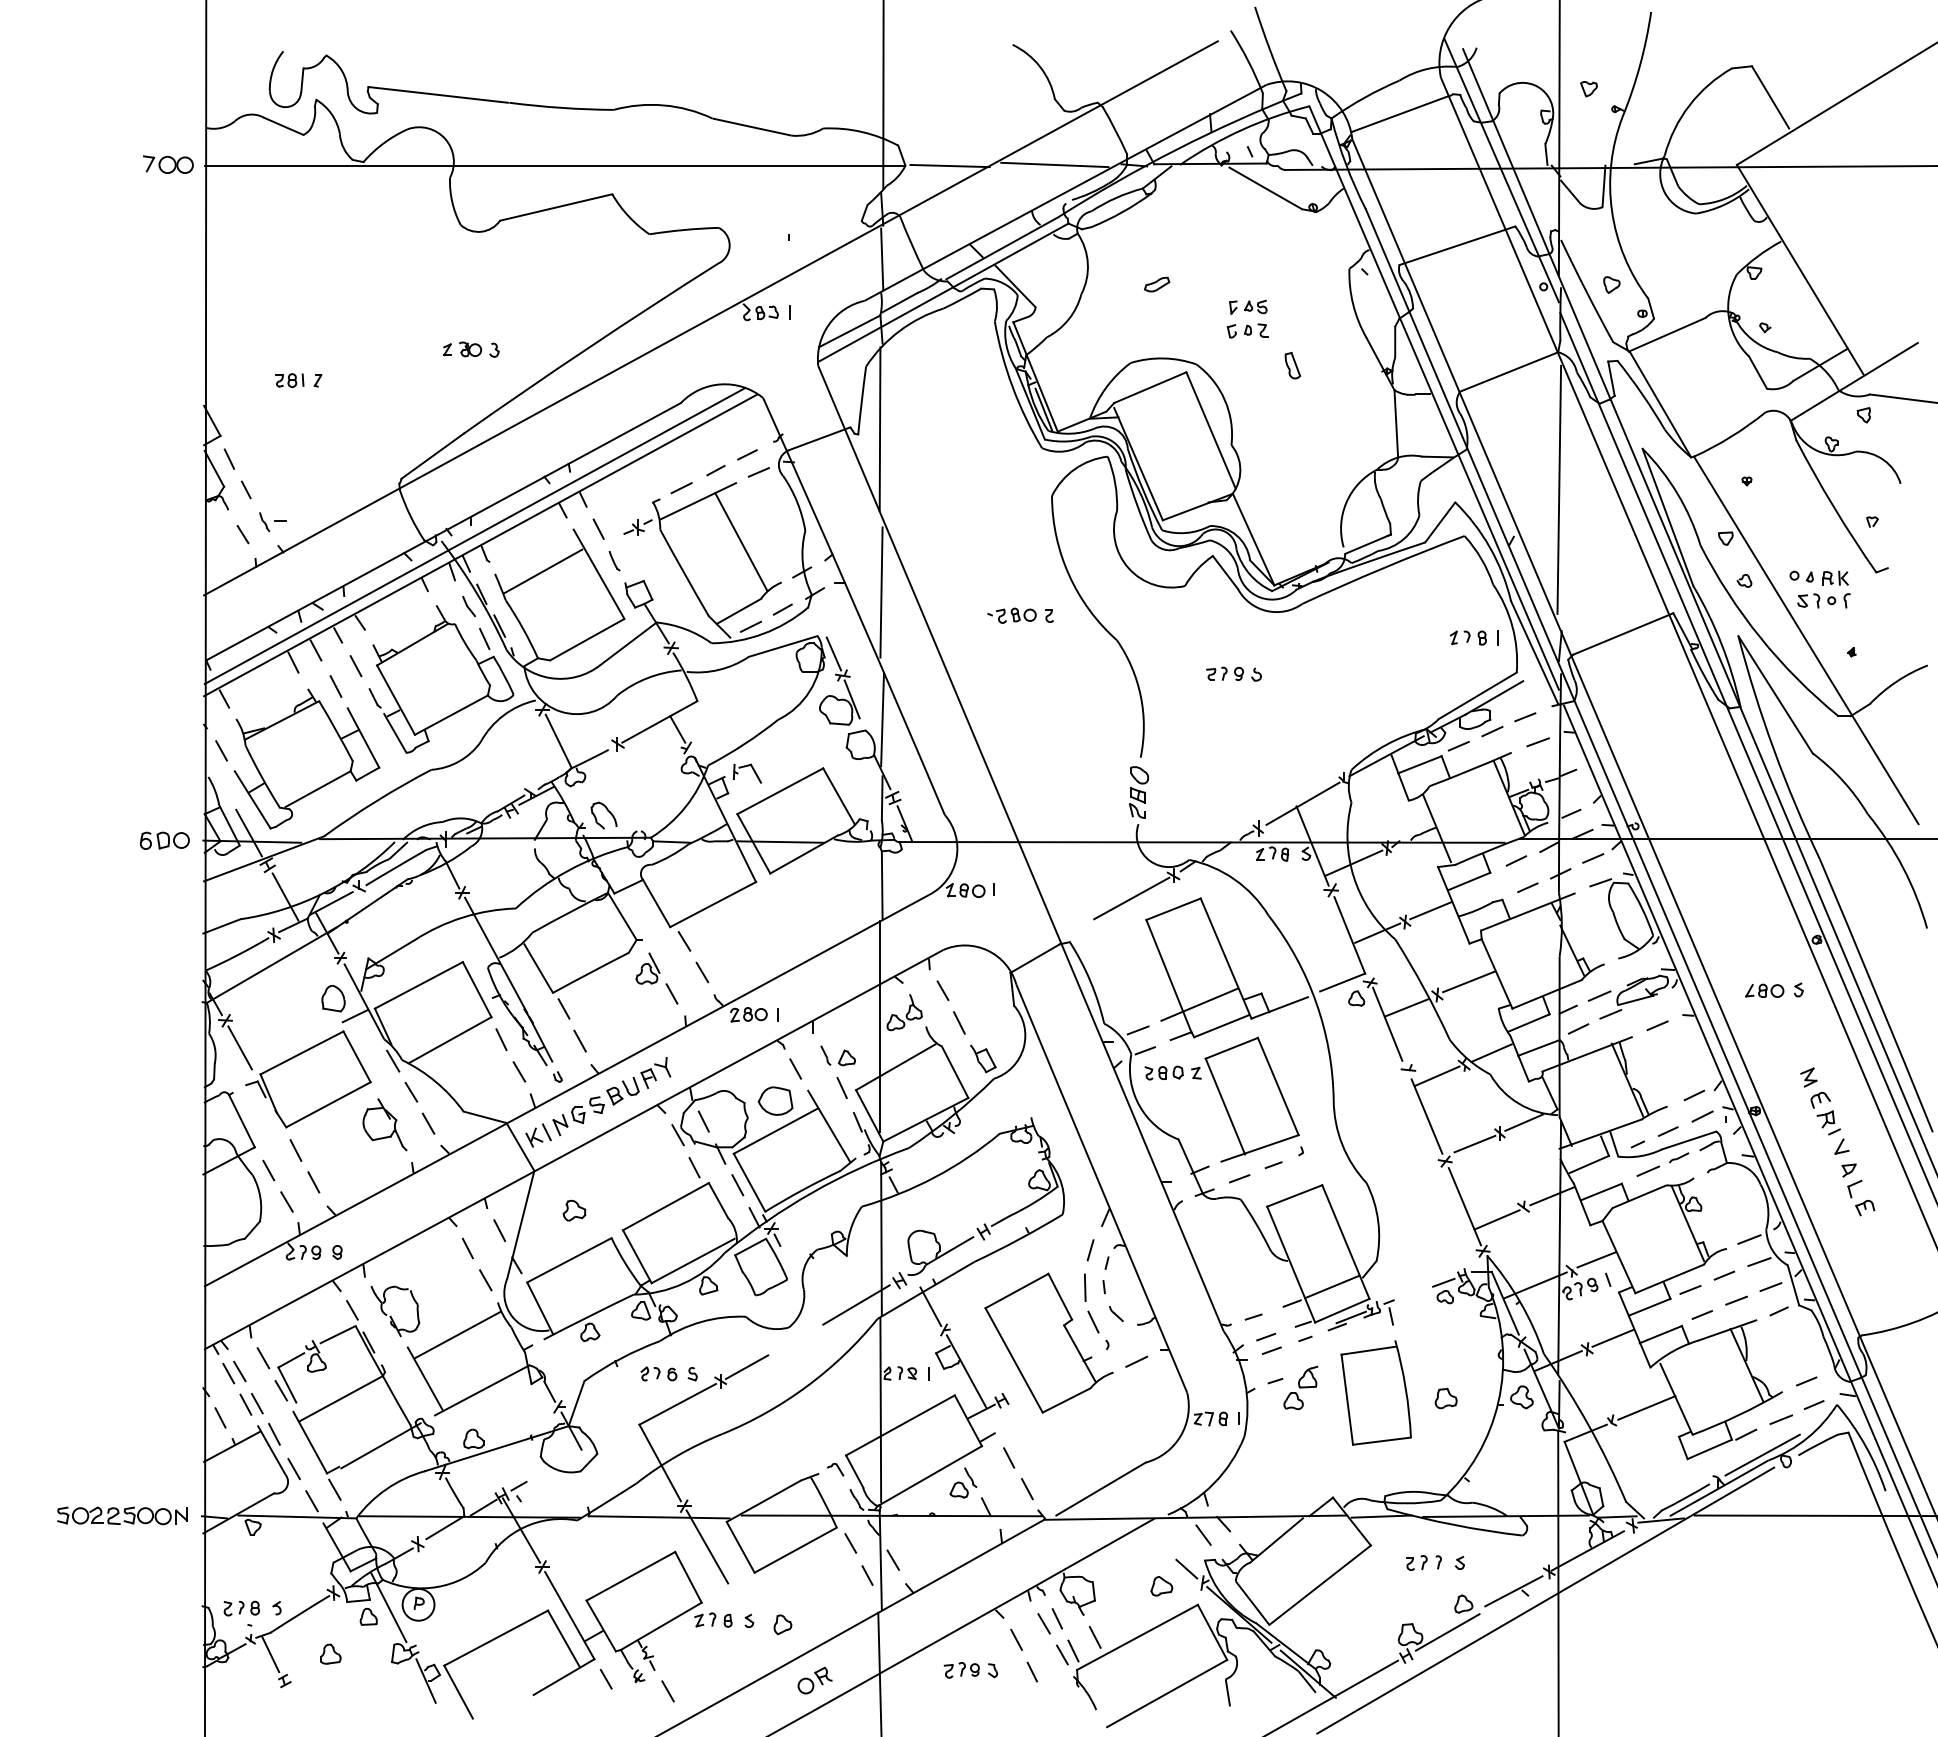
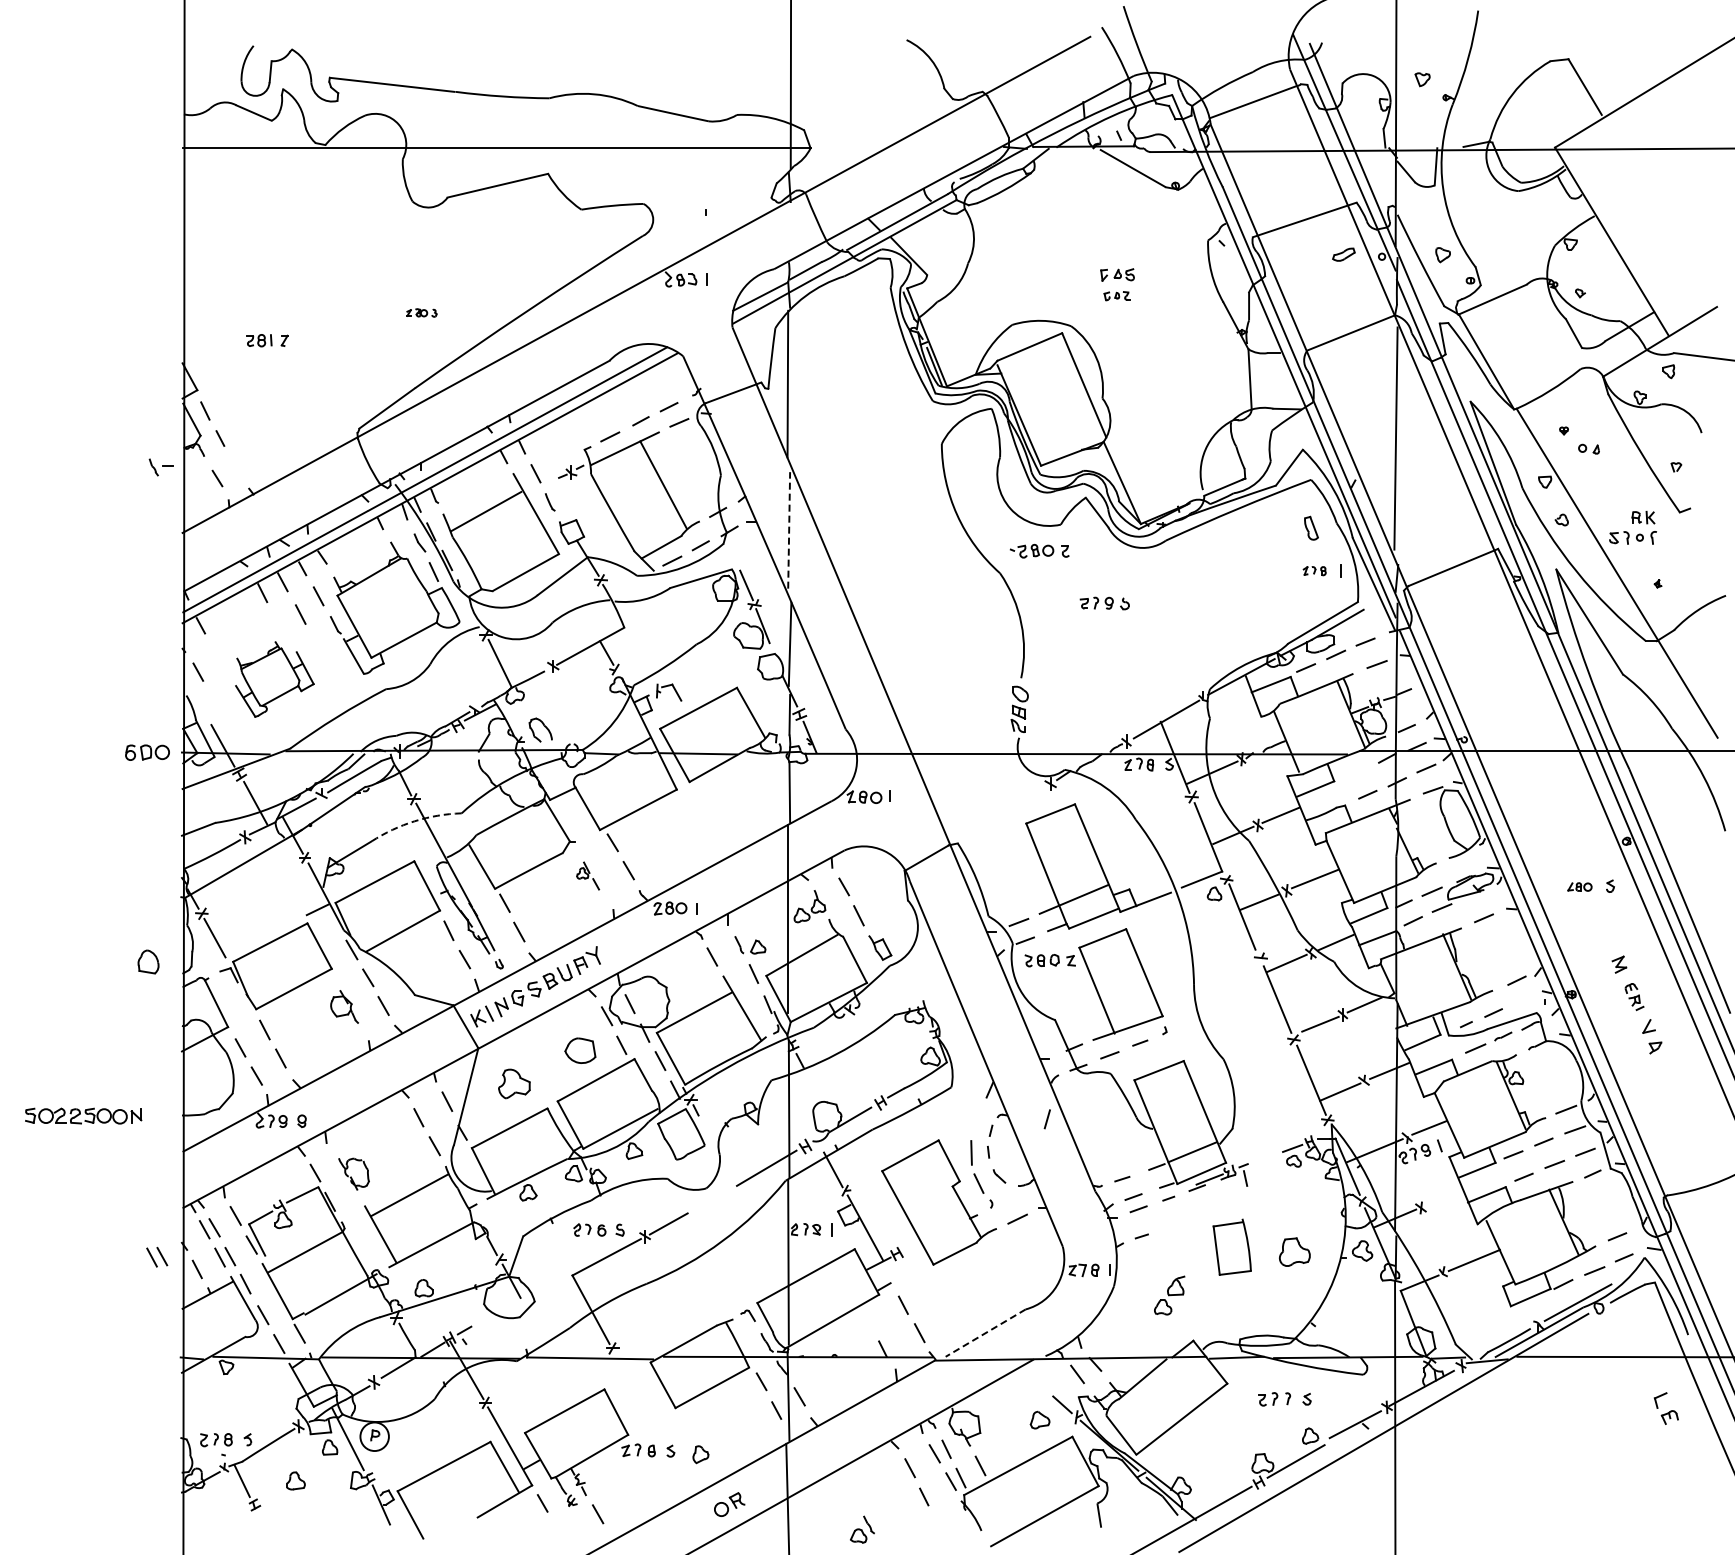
part: (168, 164) -> (150, 147), removed
line: (1055, 164) -> (944, 147), removed
line: (950, 165) -> (850, 148), removed
line: (881, 258) -> (789, 231), removed
part: (1156, 284) -> (1343, 254), moved
part: (1247, 330) -> (1116, 295), size x0.7
part: (470, 349) -> (421, 312), size x0.6
part: (1292, 364) -> (1311, 527), moved
part: (272, 522) -> (160, 467), moved
part: (1801, 575) -> (1588, 448), moved
line: (881, 591) -> (789, 529), solid -> dashed
part: (1020, 616) -> (1039, 551), moved
part: (1468, 637) -> (1314, 570), size x0.7
part: (306, 759) -> (274, 679), size x0.6
line: (1516, 860) -> (1357, 770), removed
line: (1130, 897) -> (1012, 803), removed
arc: (463, 917) -> (414, 821), solid -> dashed
part: (656, 977) -> (587, 875), size x0.6
part: (1764, 990) -> (1579, 886), size x0.7
part: (333, 998) -> (148, 961), moved
part: (775, 1100) -> (580, 1050), moved
part: (1825, 1113) -> (1634, 996), size x0.7
line: (1702, 1116) -> (1524, 999), removed
part: (384, 1124) -> (344, 1006), size x0.7
part: (1860, 1197) -> (1665, 1408), moved
part: (573, 1210) -> (513, 1083), size x1.6
line: (1089, 1250) -> (1046, 1119), moved
part: (394, 1311) -> (353, 1174), size x0.7
line: (1612, 1337) -> (1443, 1197), removed
part: (1300, 1387) -> (1169, 1295), moved
part: (1376, 1392) -> (1232, 1246), size x0.6
part: (1445, 1397) -> (1294, 1251), size x1.6
part: (176, 1404) -> (157, 1257), added
part: (963, 1482) -> (862, 1529), moved
line: (1100, 1489) -> (985, 1333), solid -> dashed
part: (122, 1515) -> (83, 1115), moved
line: (706, 1546) -> (632, 1384), removed
part: (970, 1669) -> (868, 1494), removed

